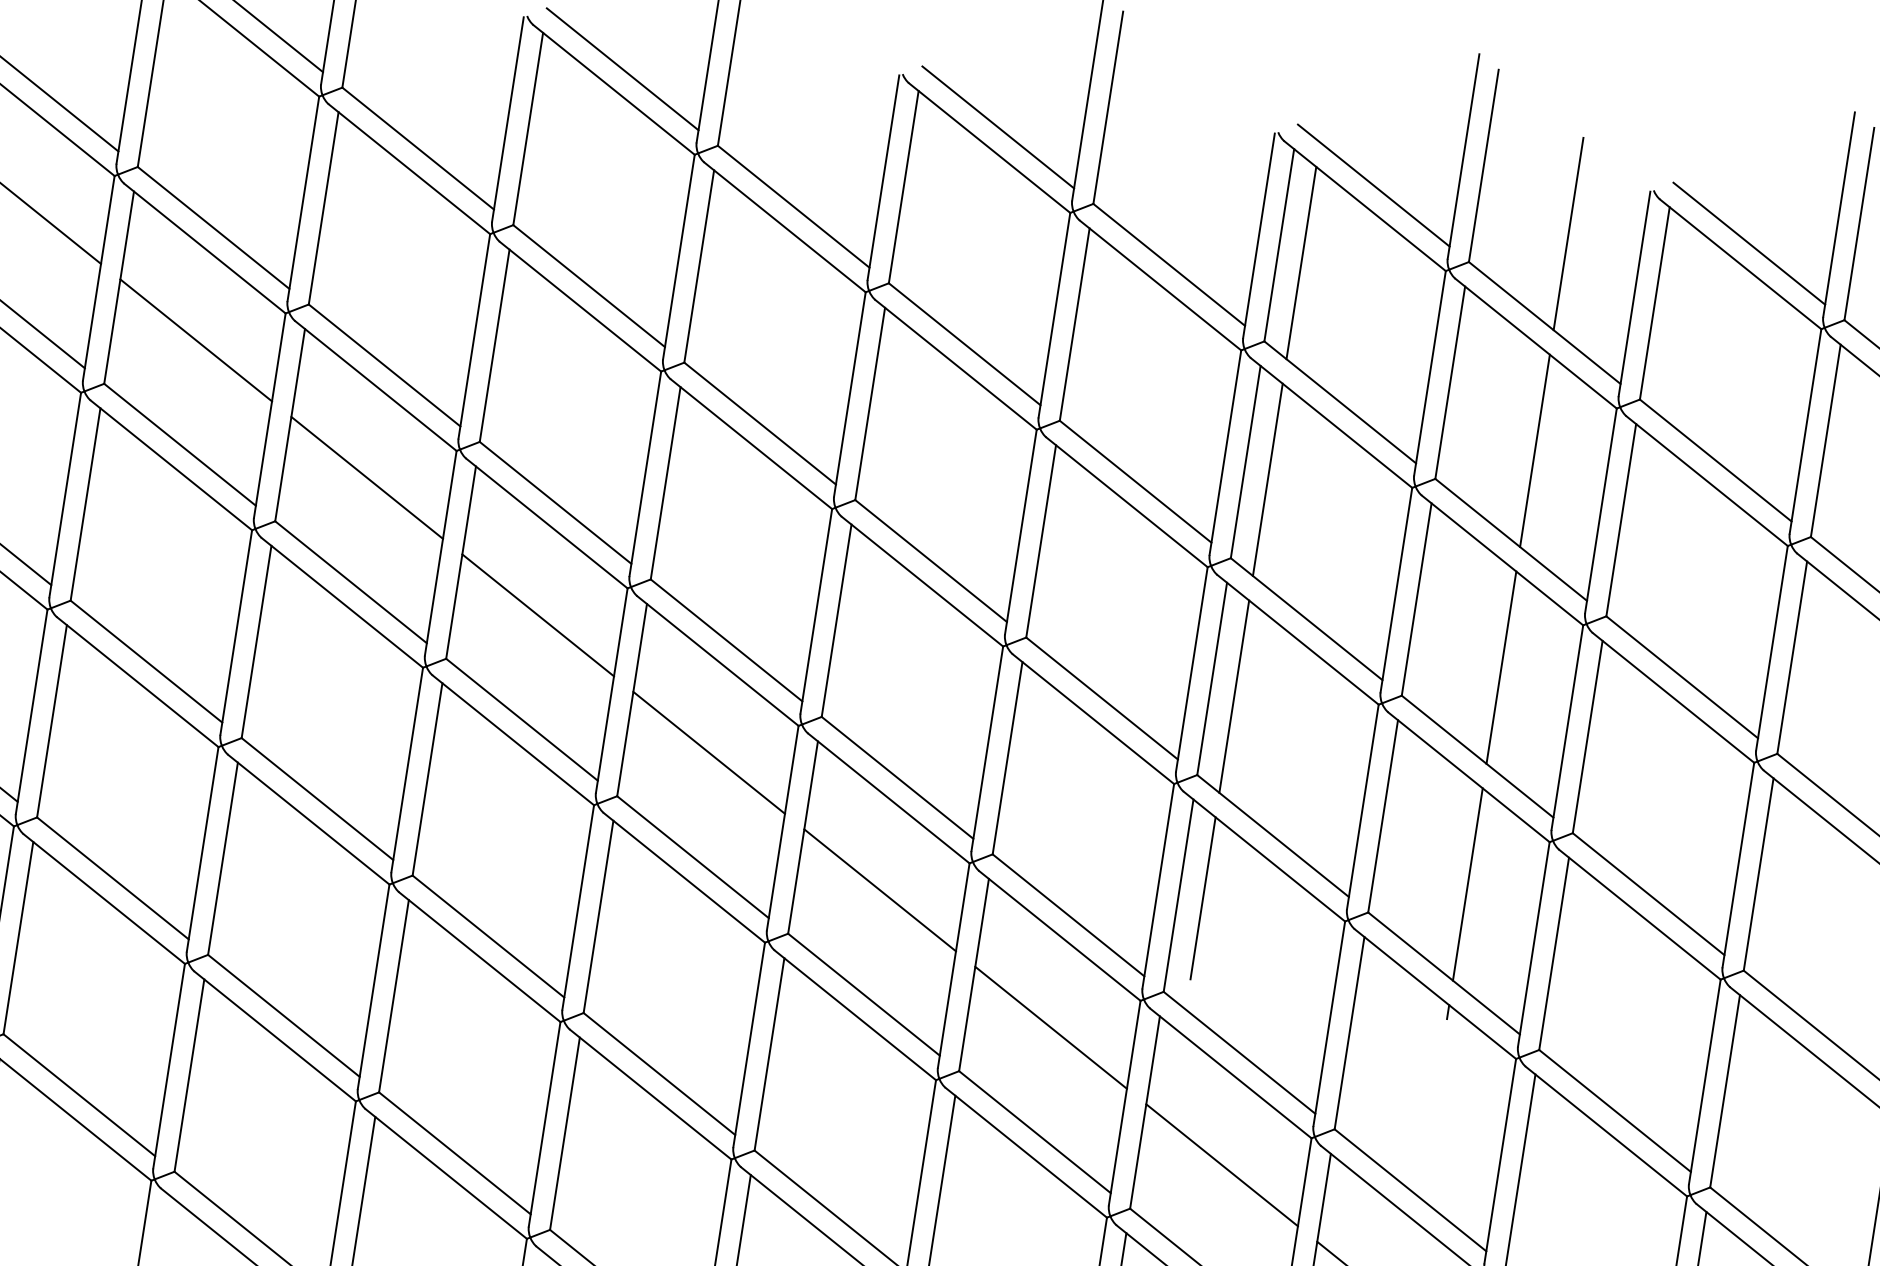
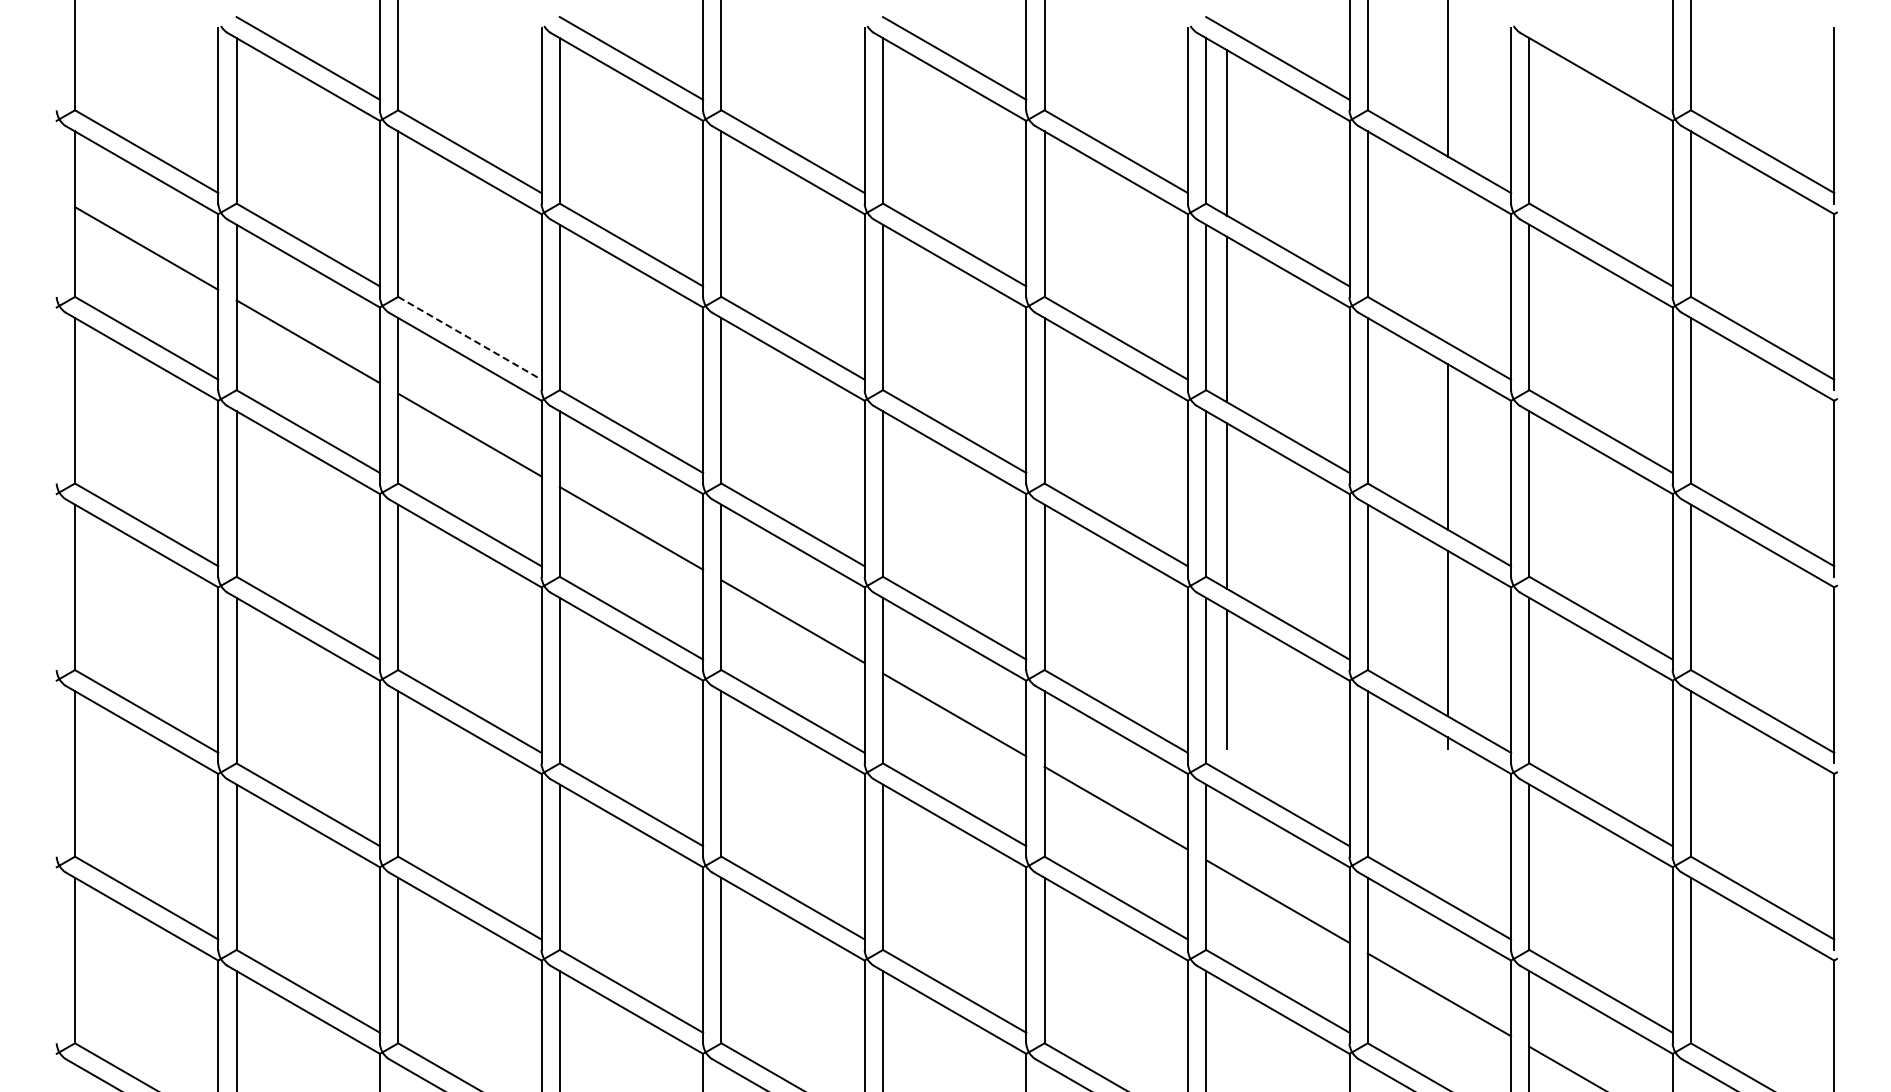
line: (1748, 243) -> (1600, 58), removed
line: (384, 365) -> (469, 338), solid -> dashed
line: (1534, 450) -> (1447, 260), removed

